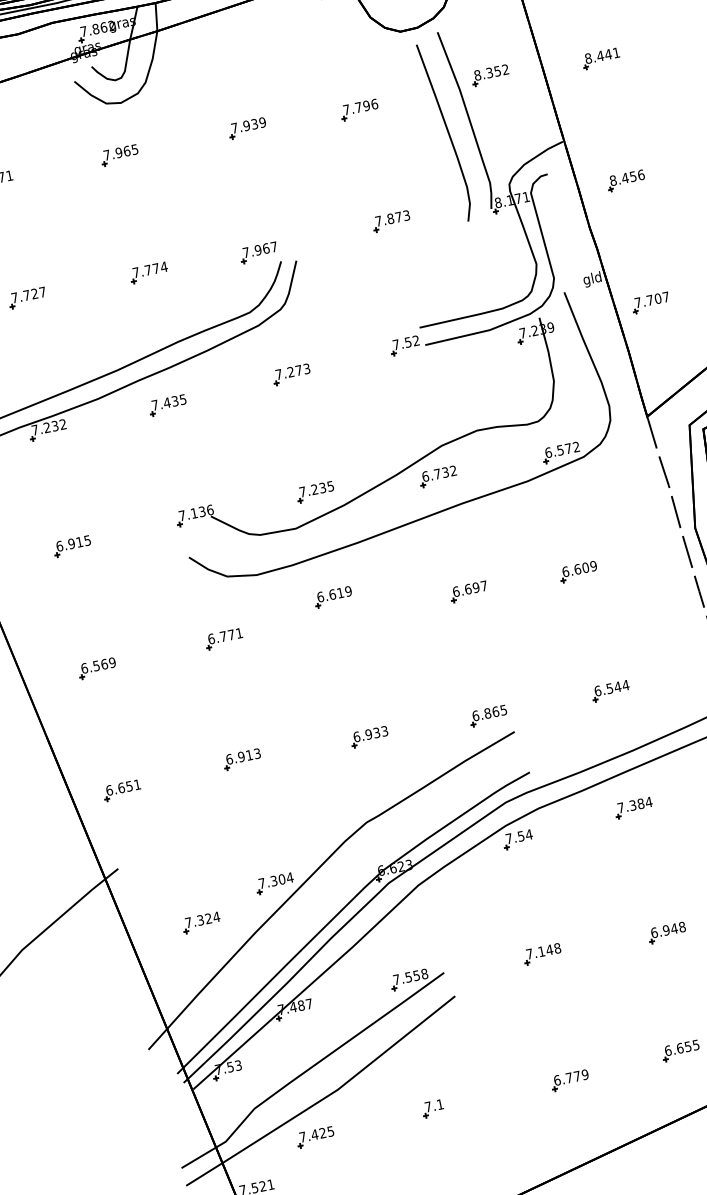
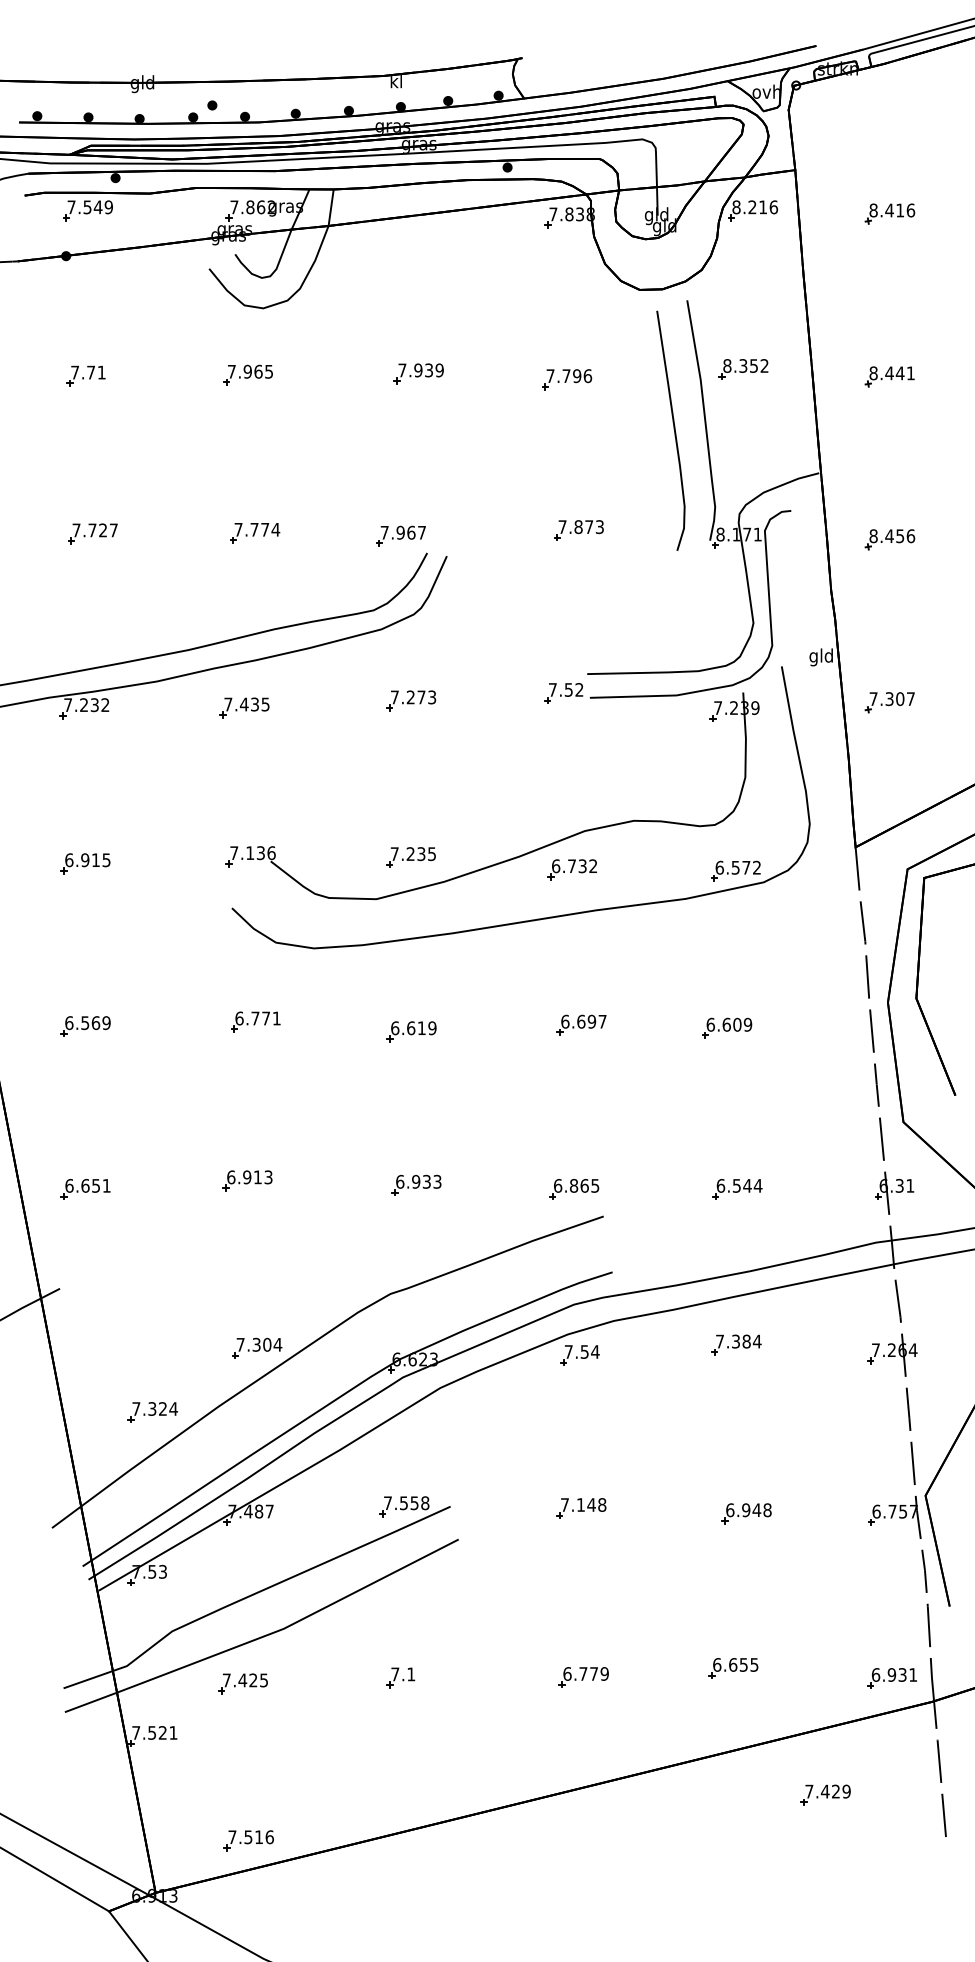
text: (650, 300) -> (889, 699), 7.707 -> 7.307
part: (333, 597) -> (411, 1031), moved
part: (201, 922) -> (152, 1412), moved

